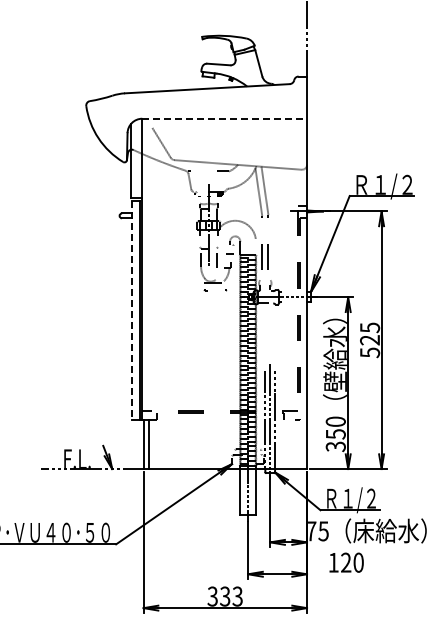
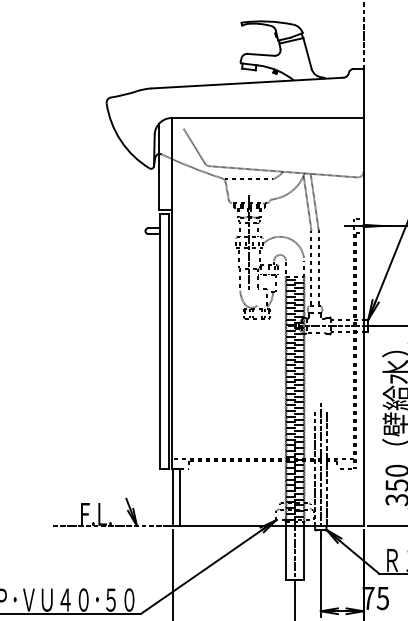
line: (225, 118) -> (268, 117), dashed -> solid
line: (131, 311) -> (159, 342), dashed -> solid

